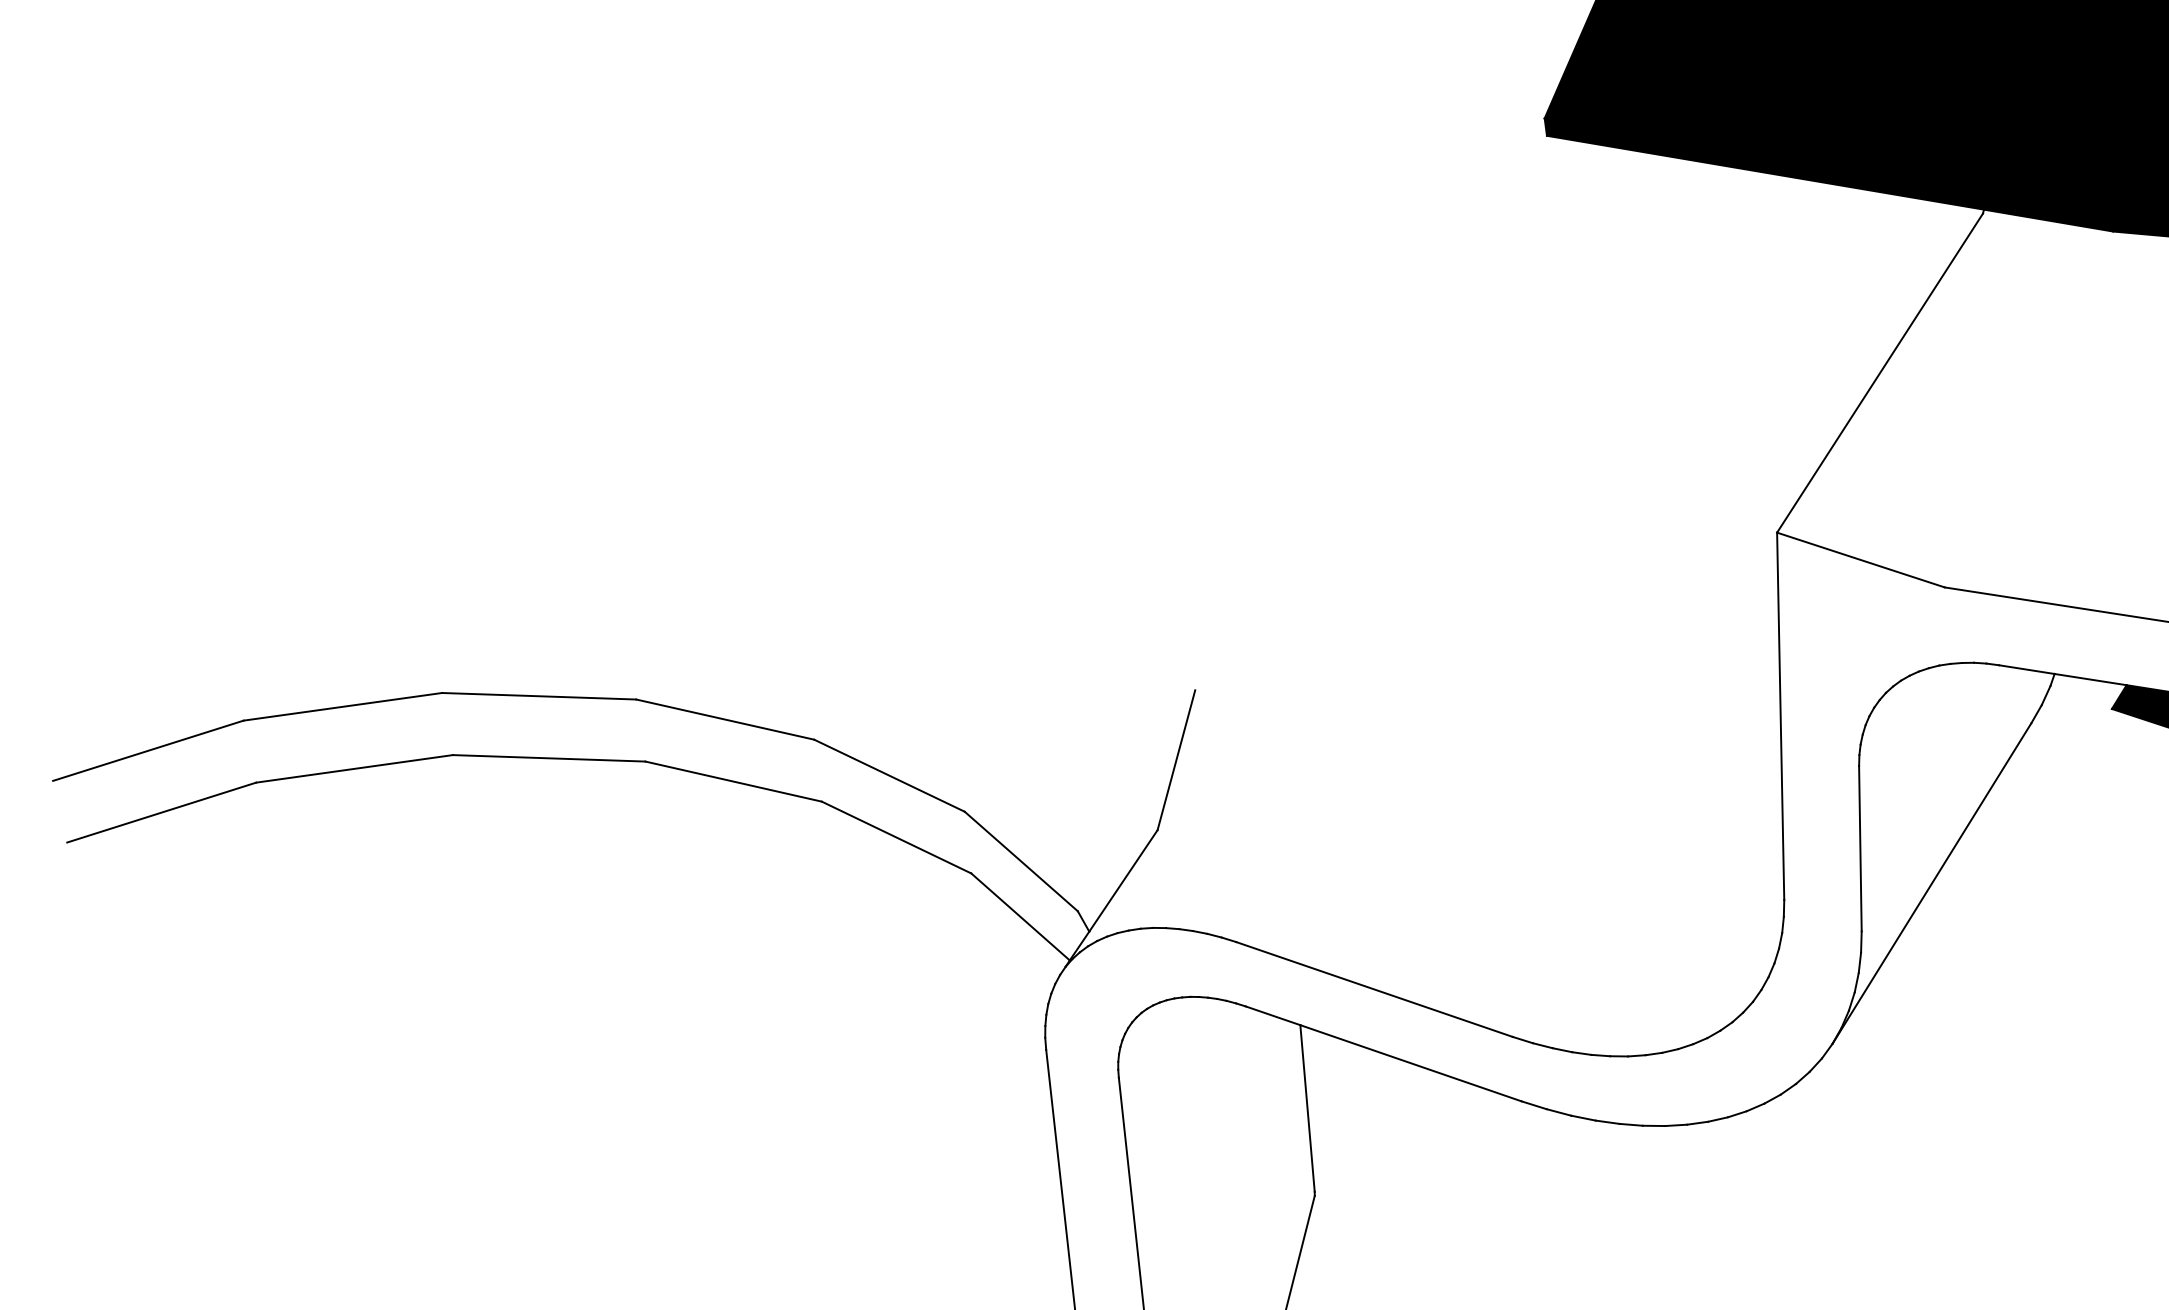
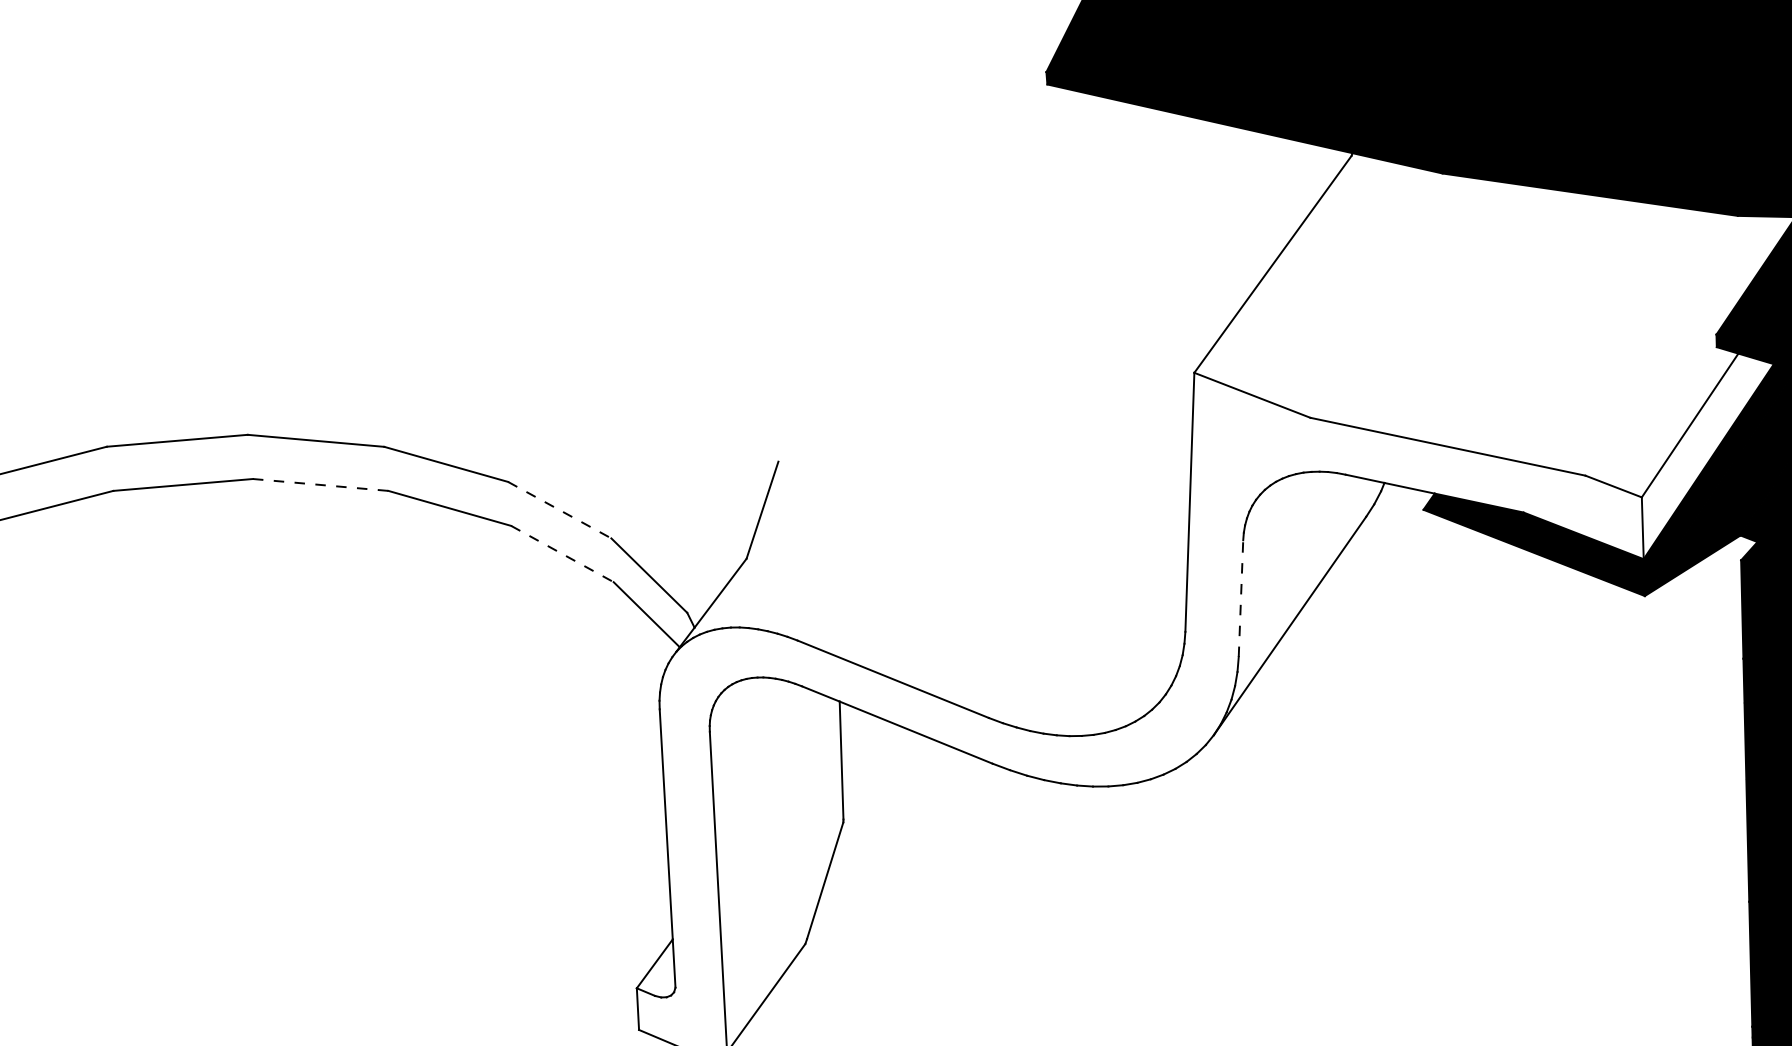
line: (548, 757) -> (320, 484), solid -> dashed
line: (889, 776) -> (559, 510), solid -> dashed
line: (896, 838) -> (562, 554), solid -> dashed
line: (1861, 848) -> (1241, 598), solid -> dashed

